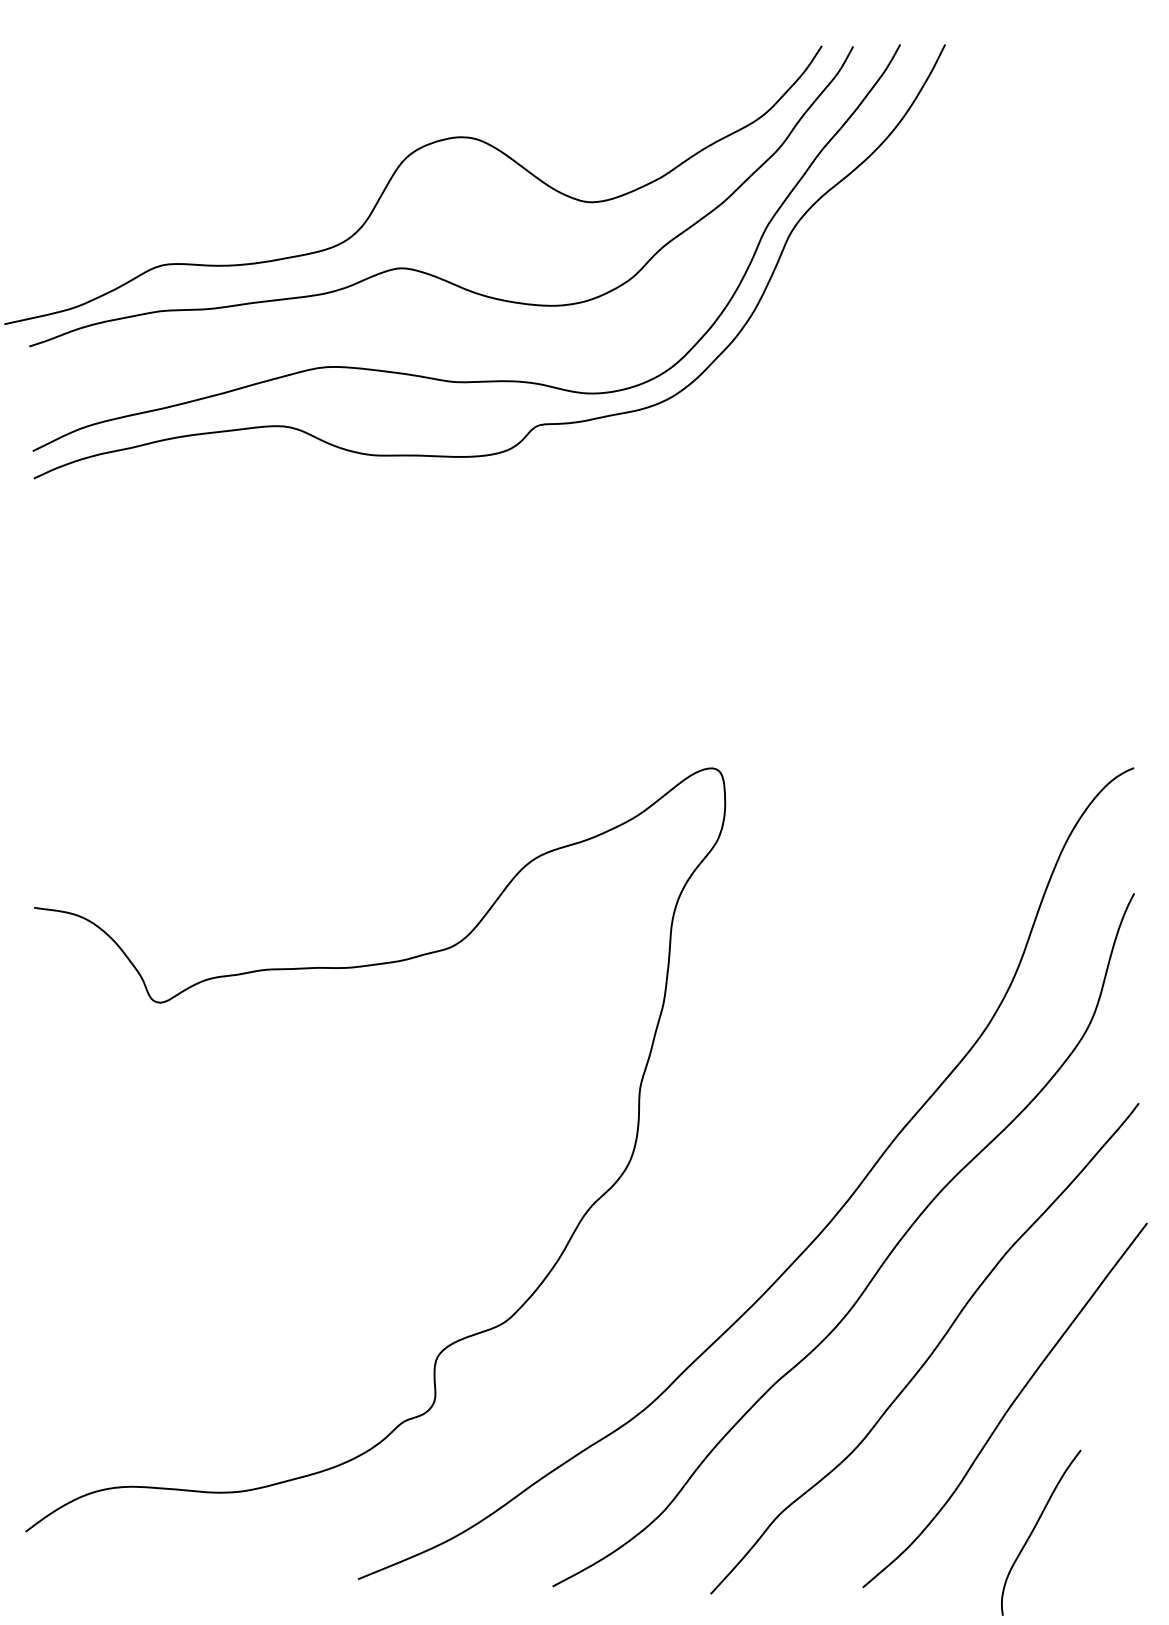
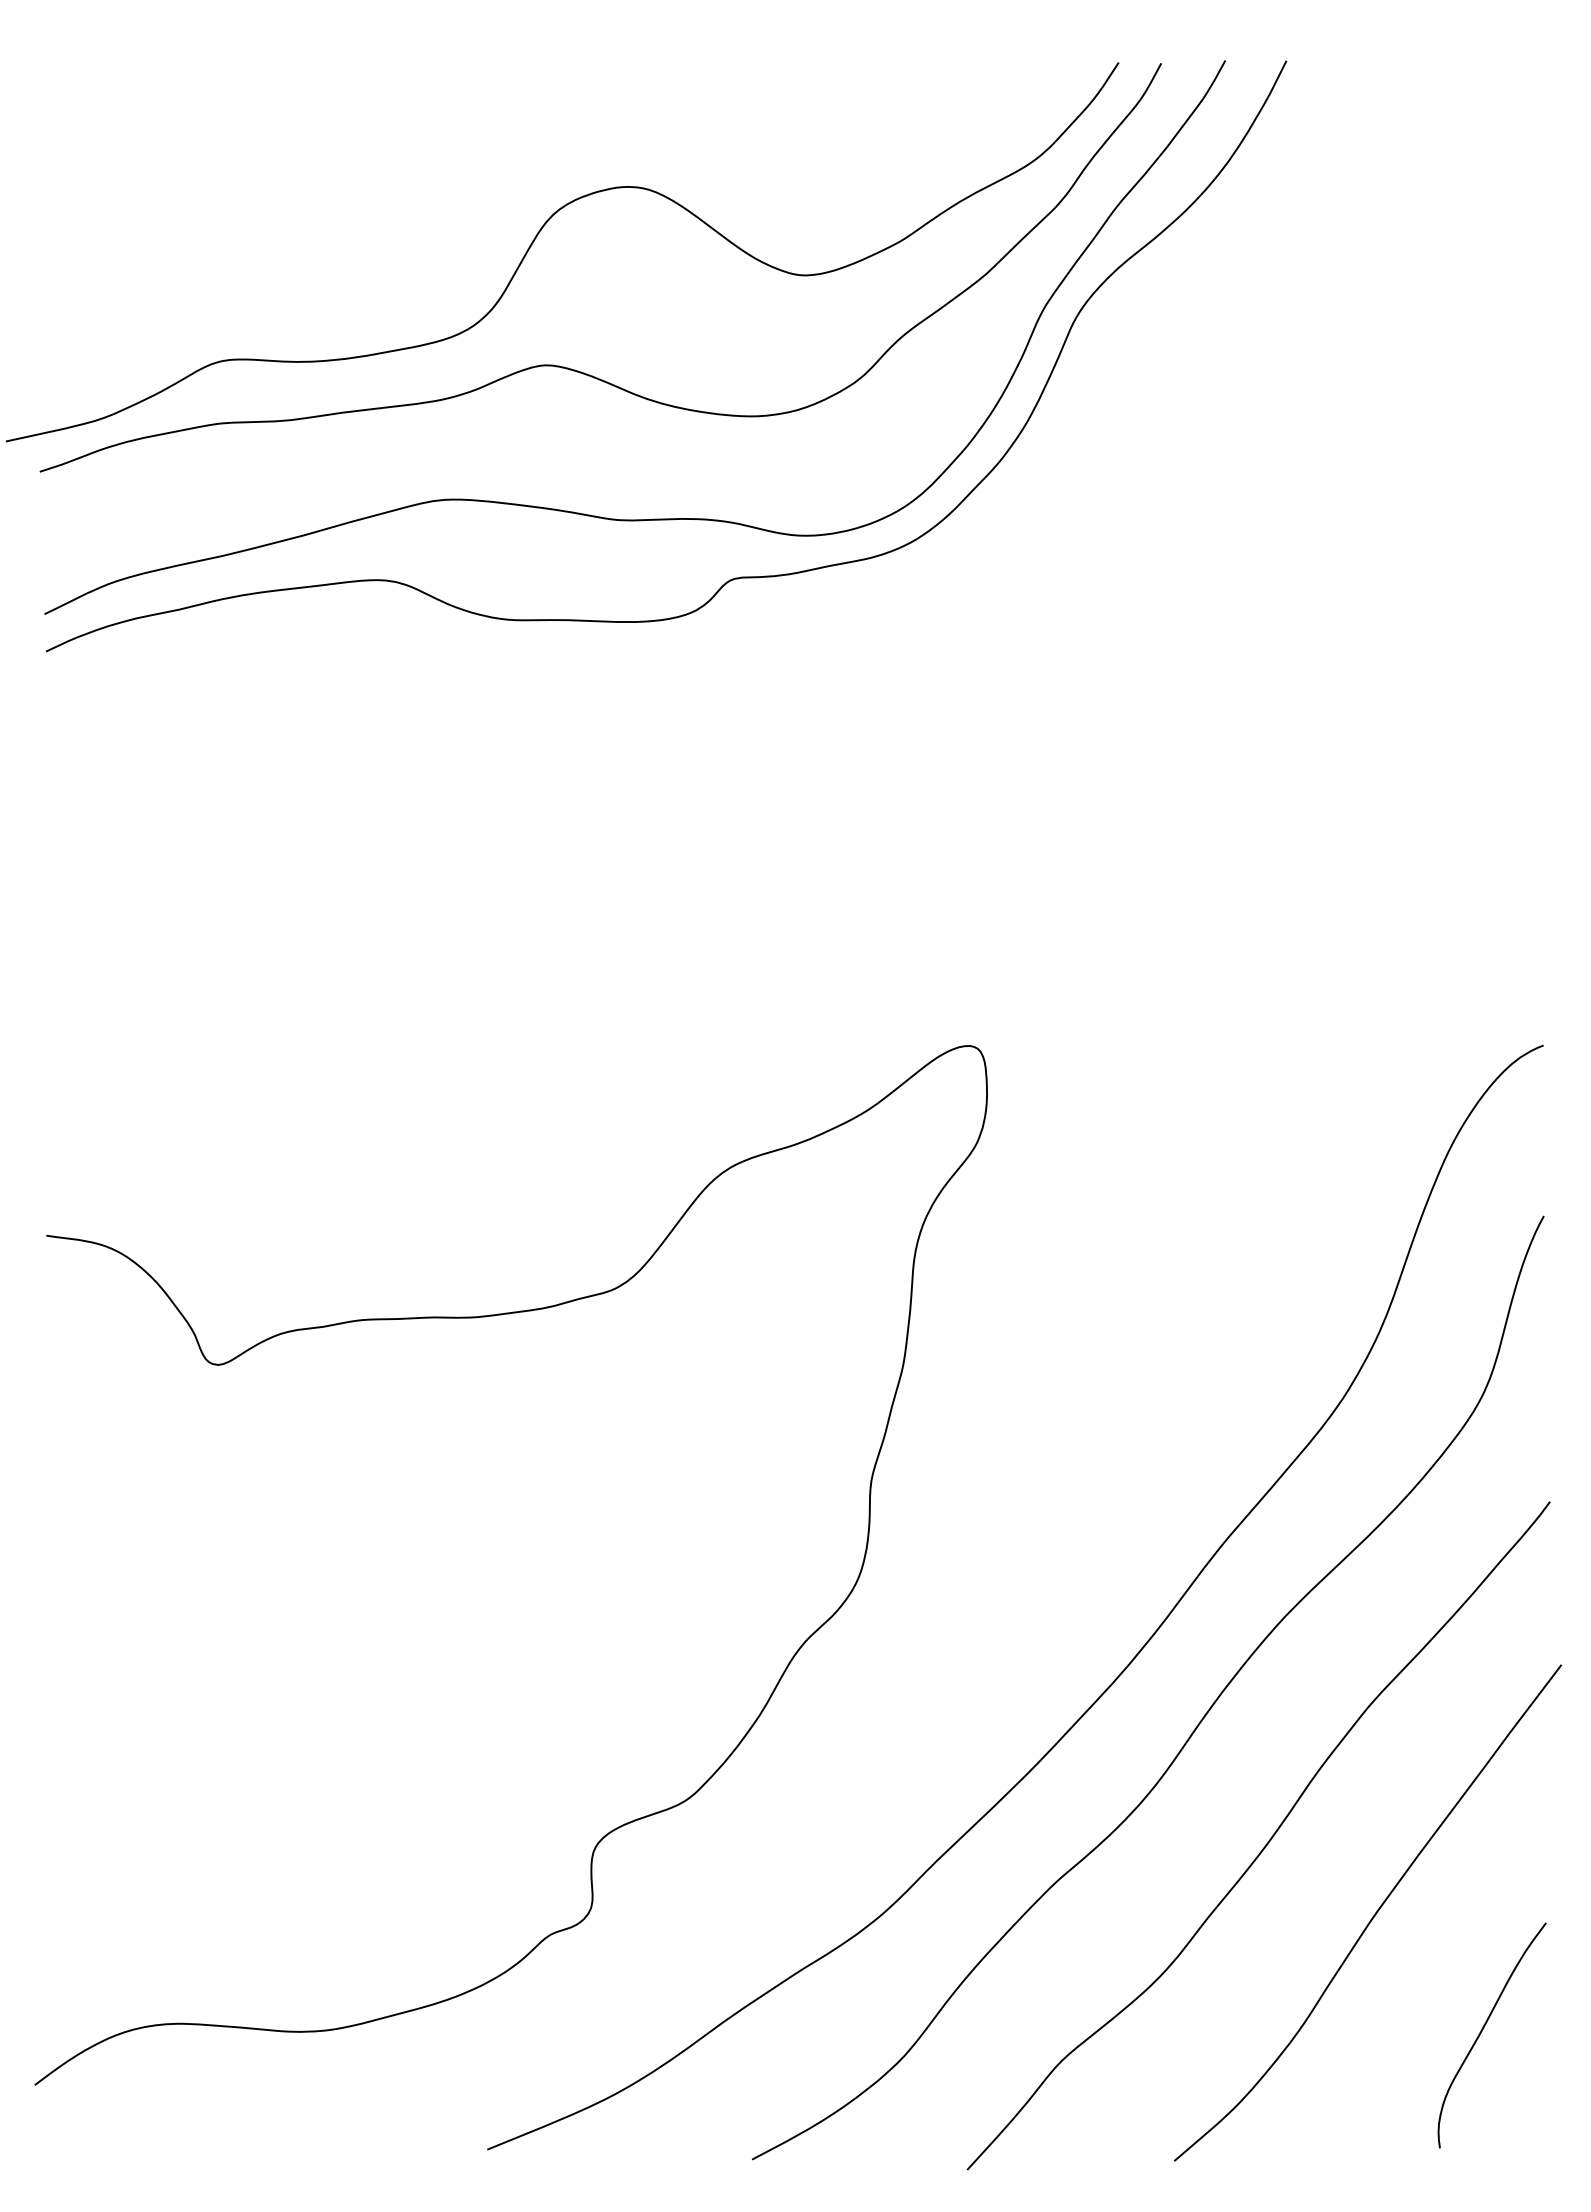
curve: (1034, 1529) -> (1482, 2031), moved

